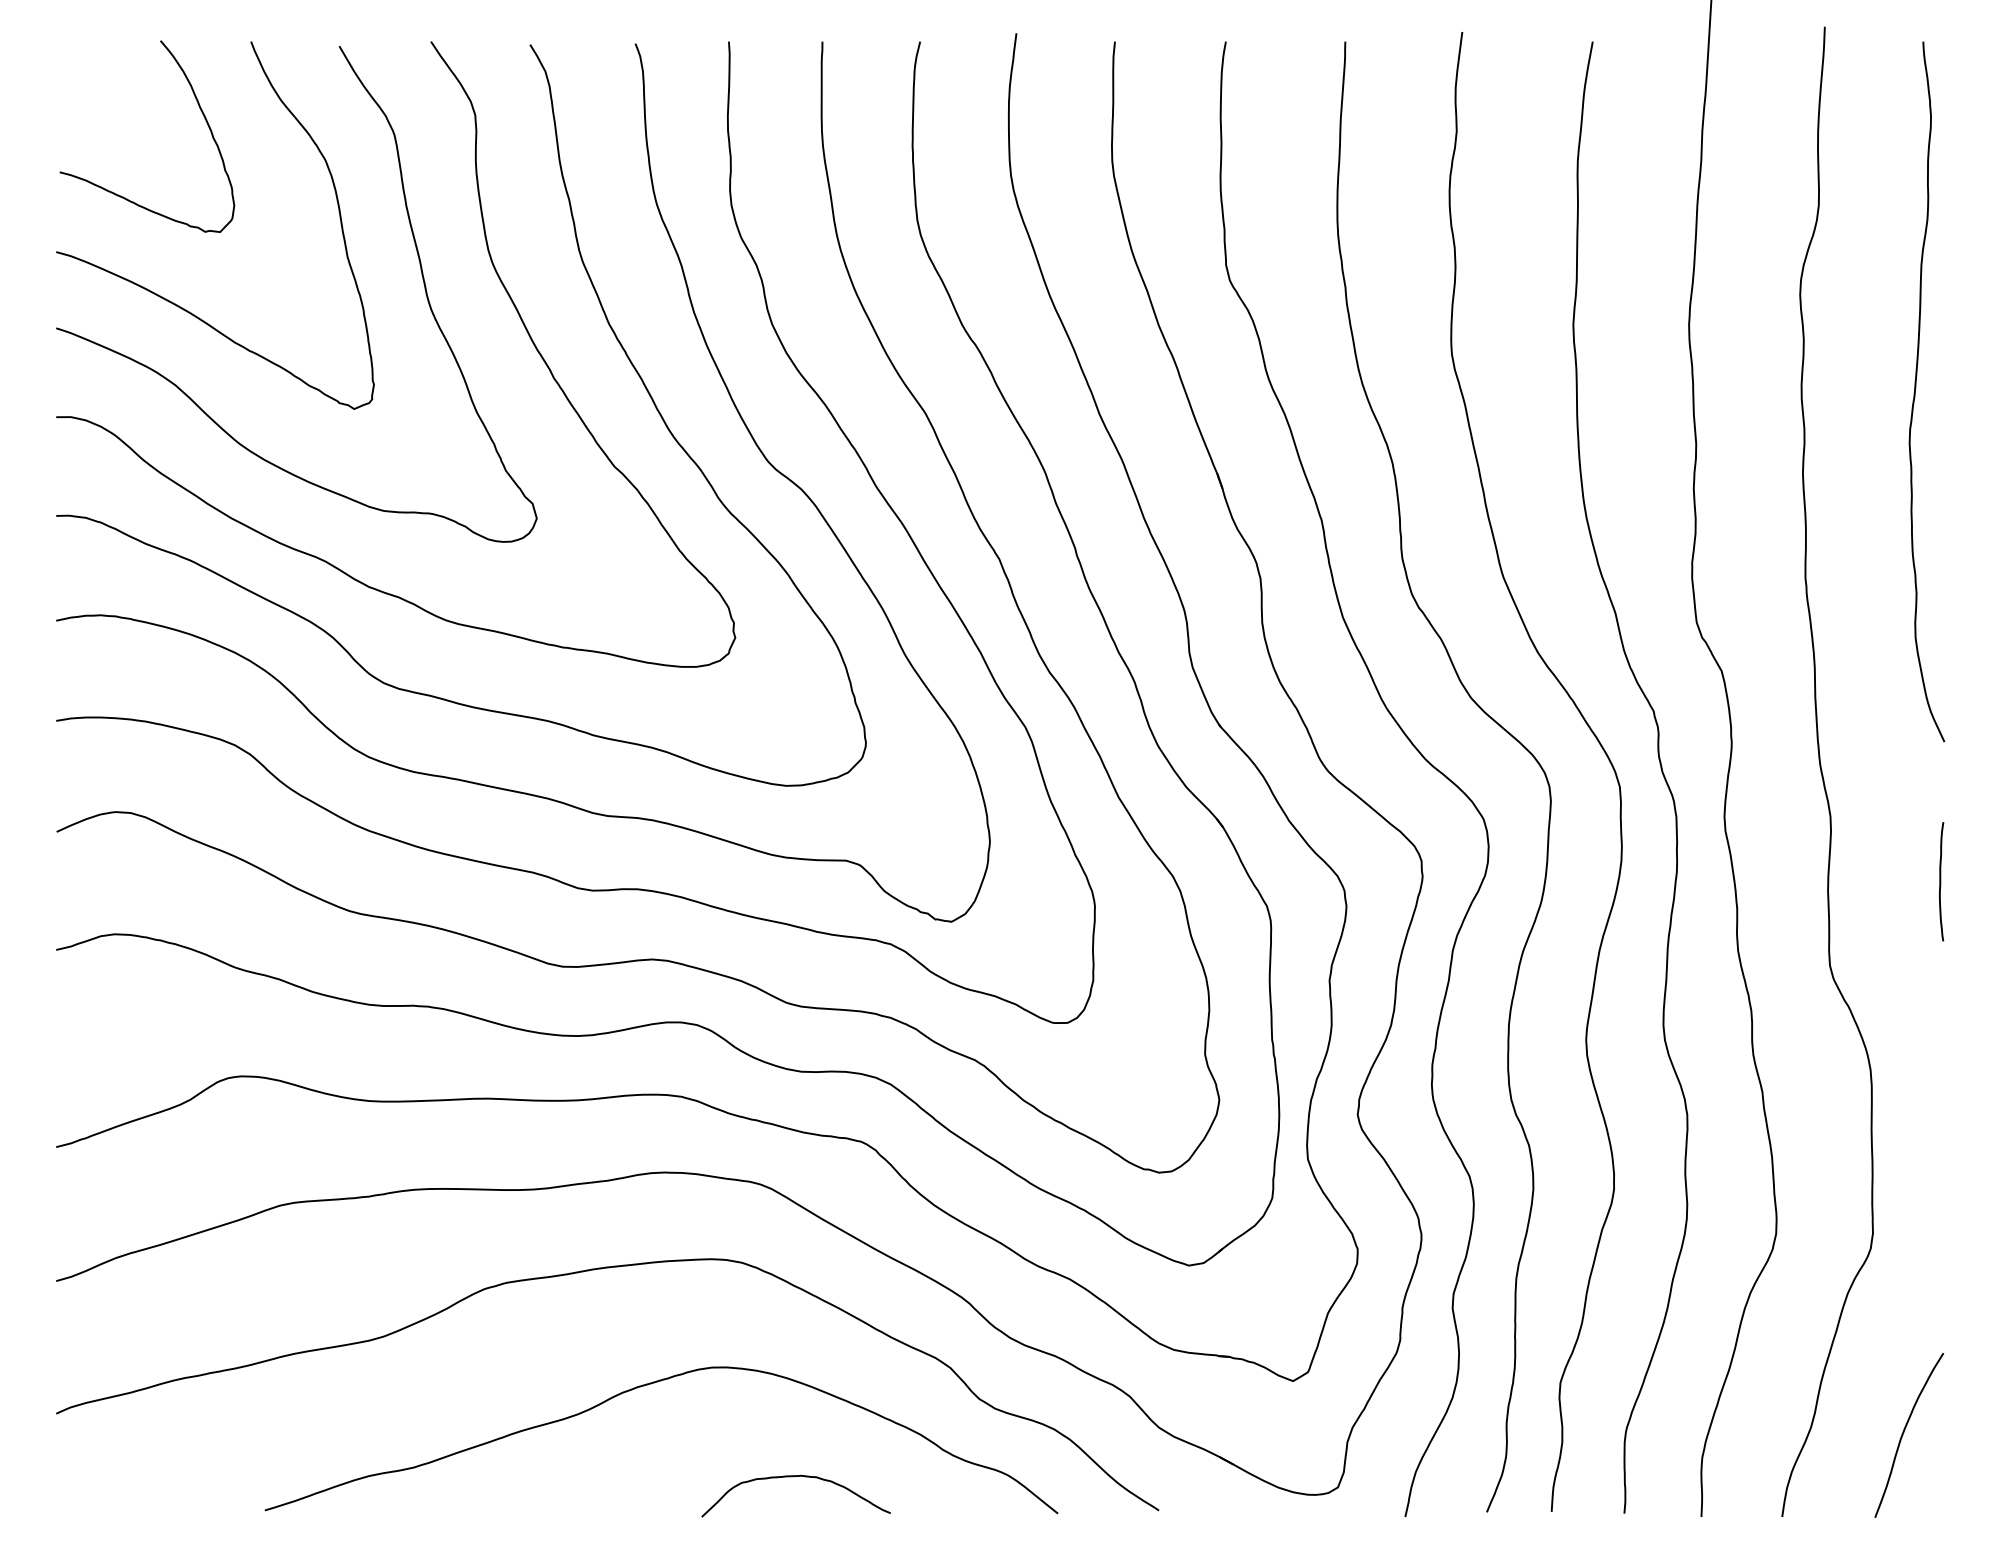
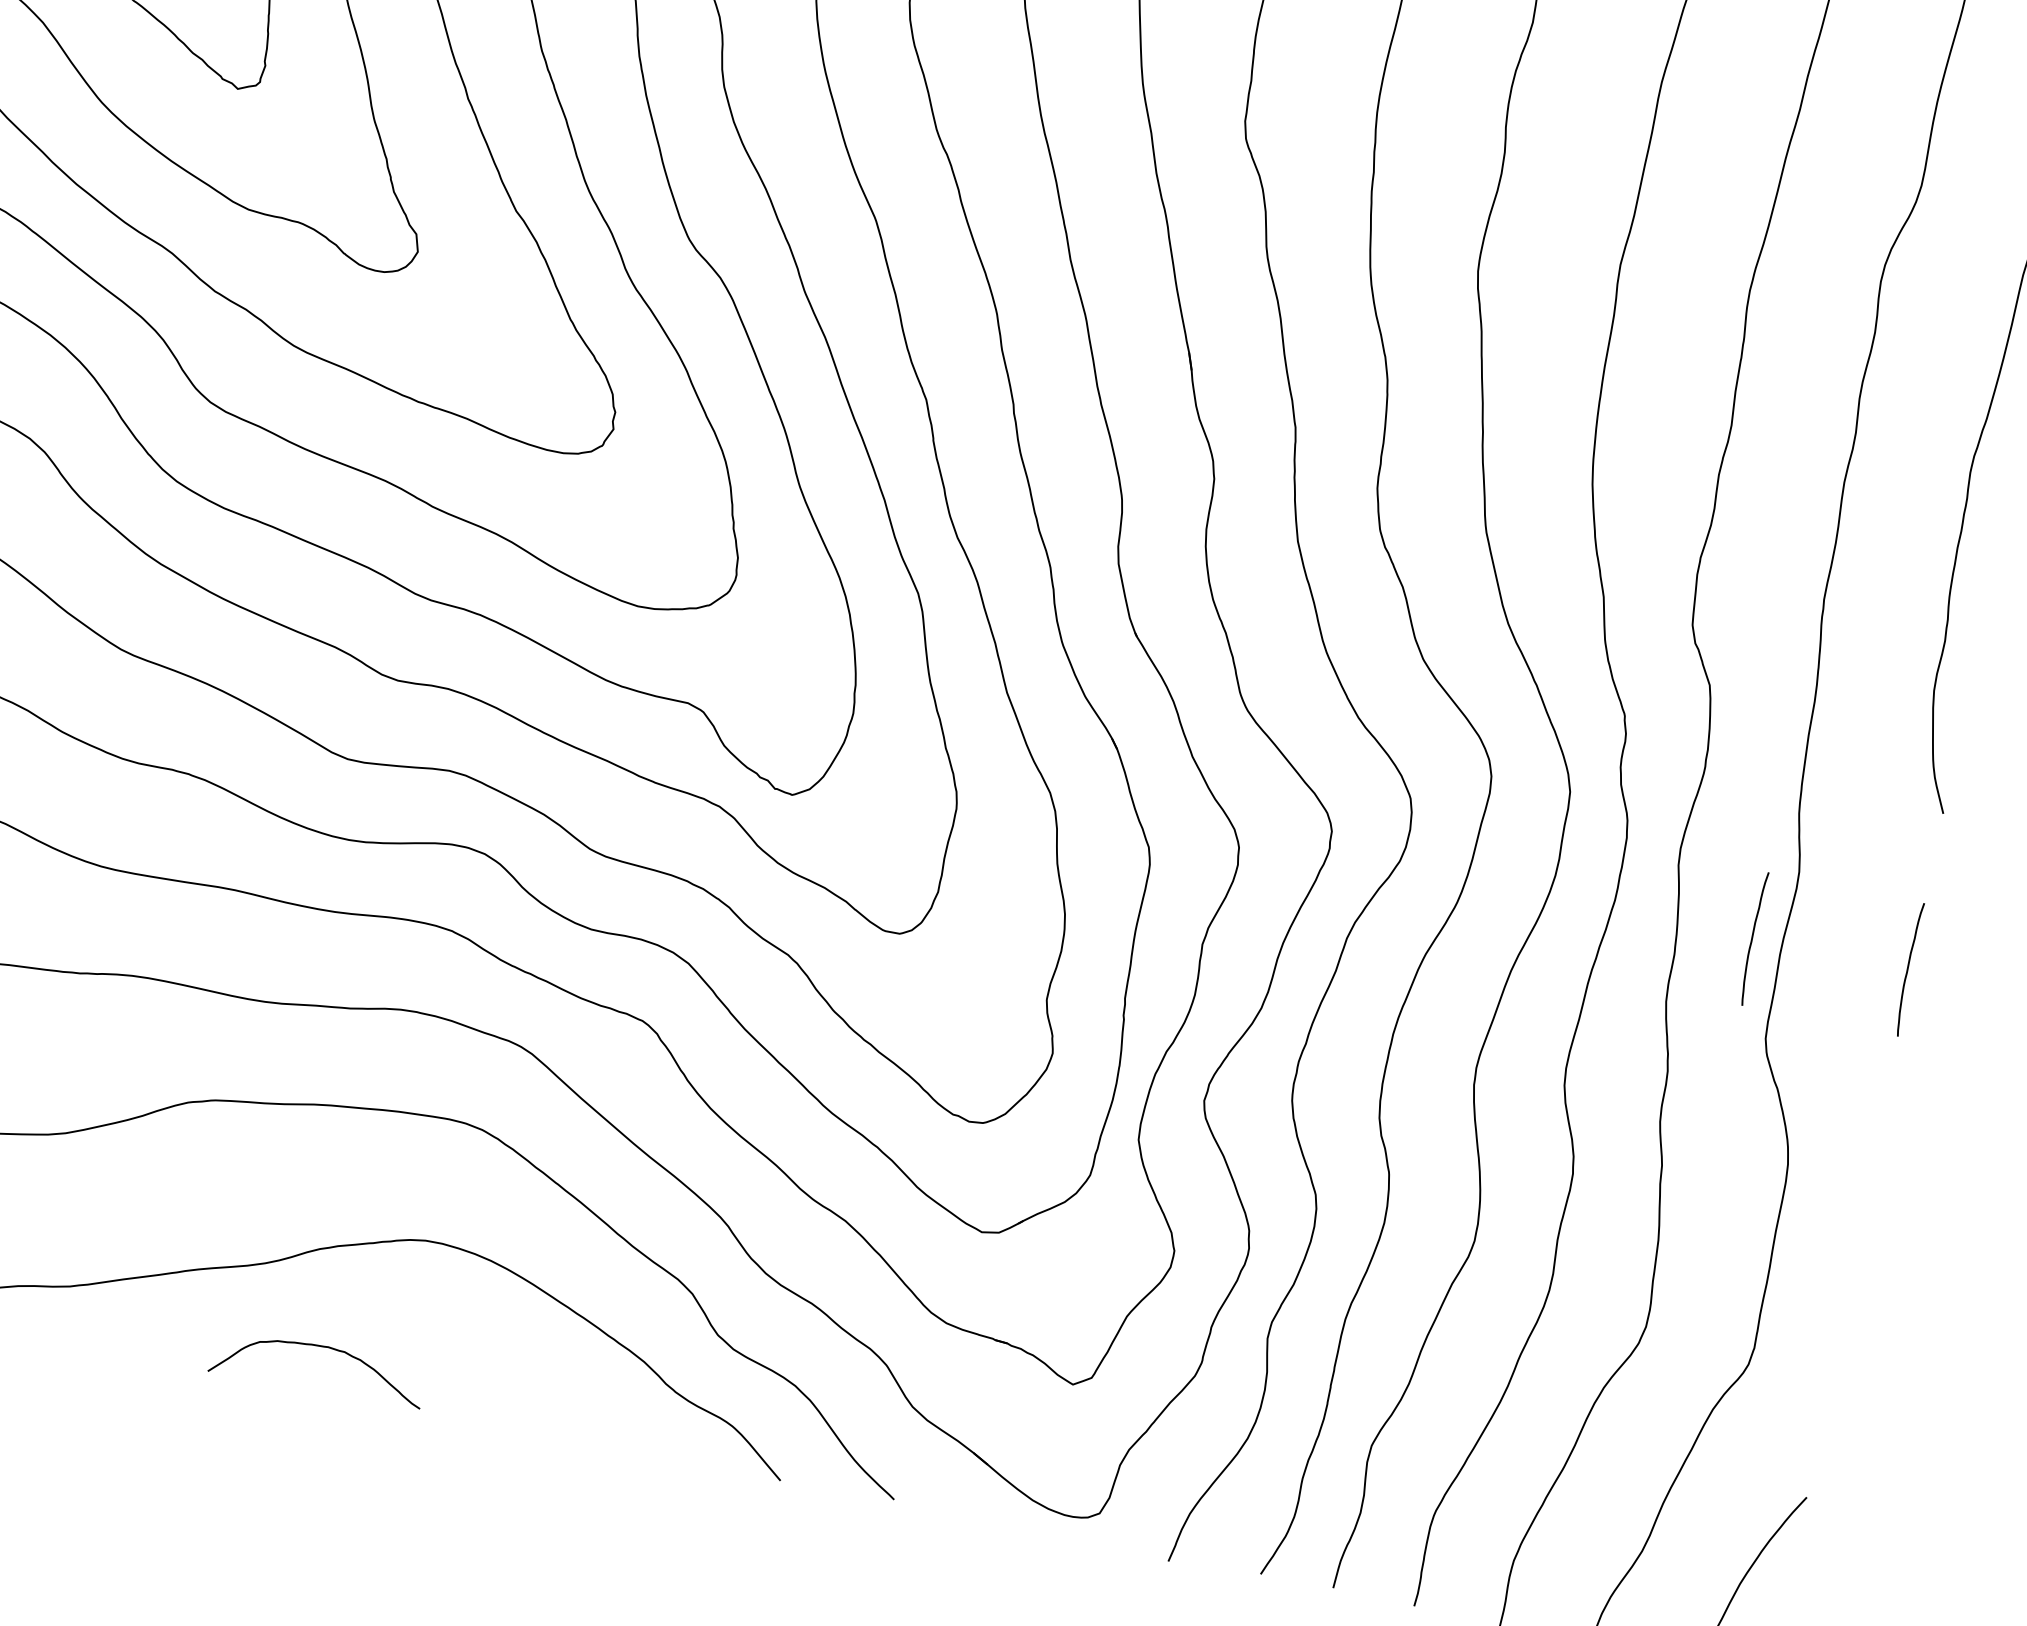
curve: (1802, 881) -> (1753, 938), added
curve: (793, 1477) -> (319, 1347), moved

